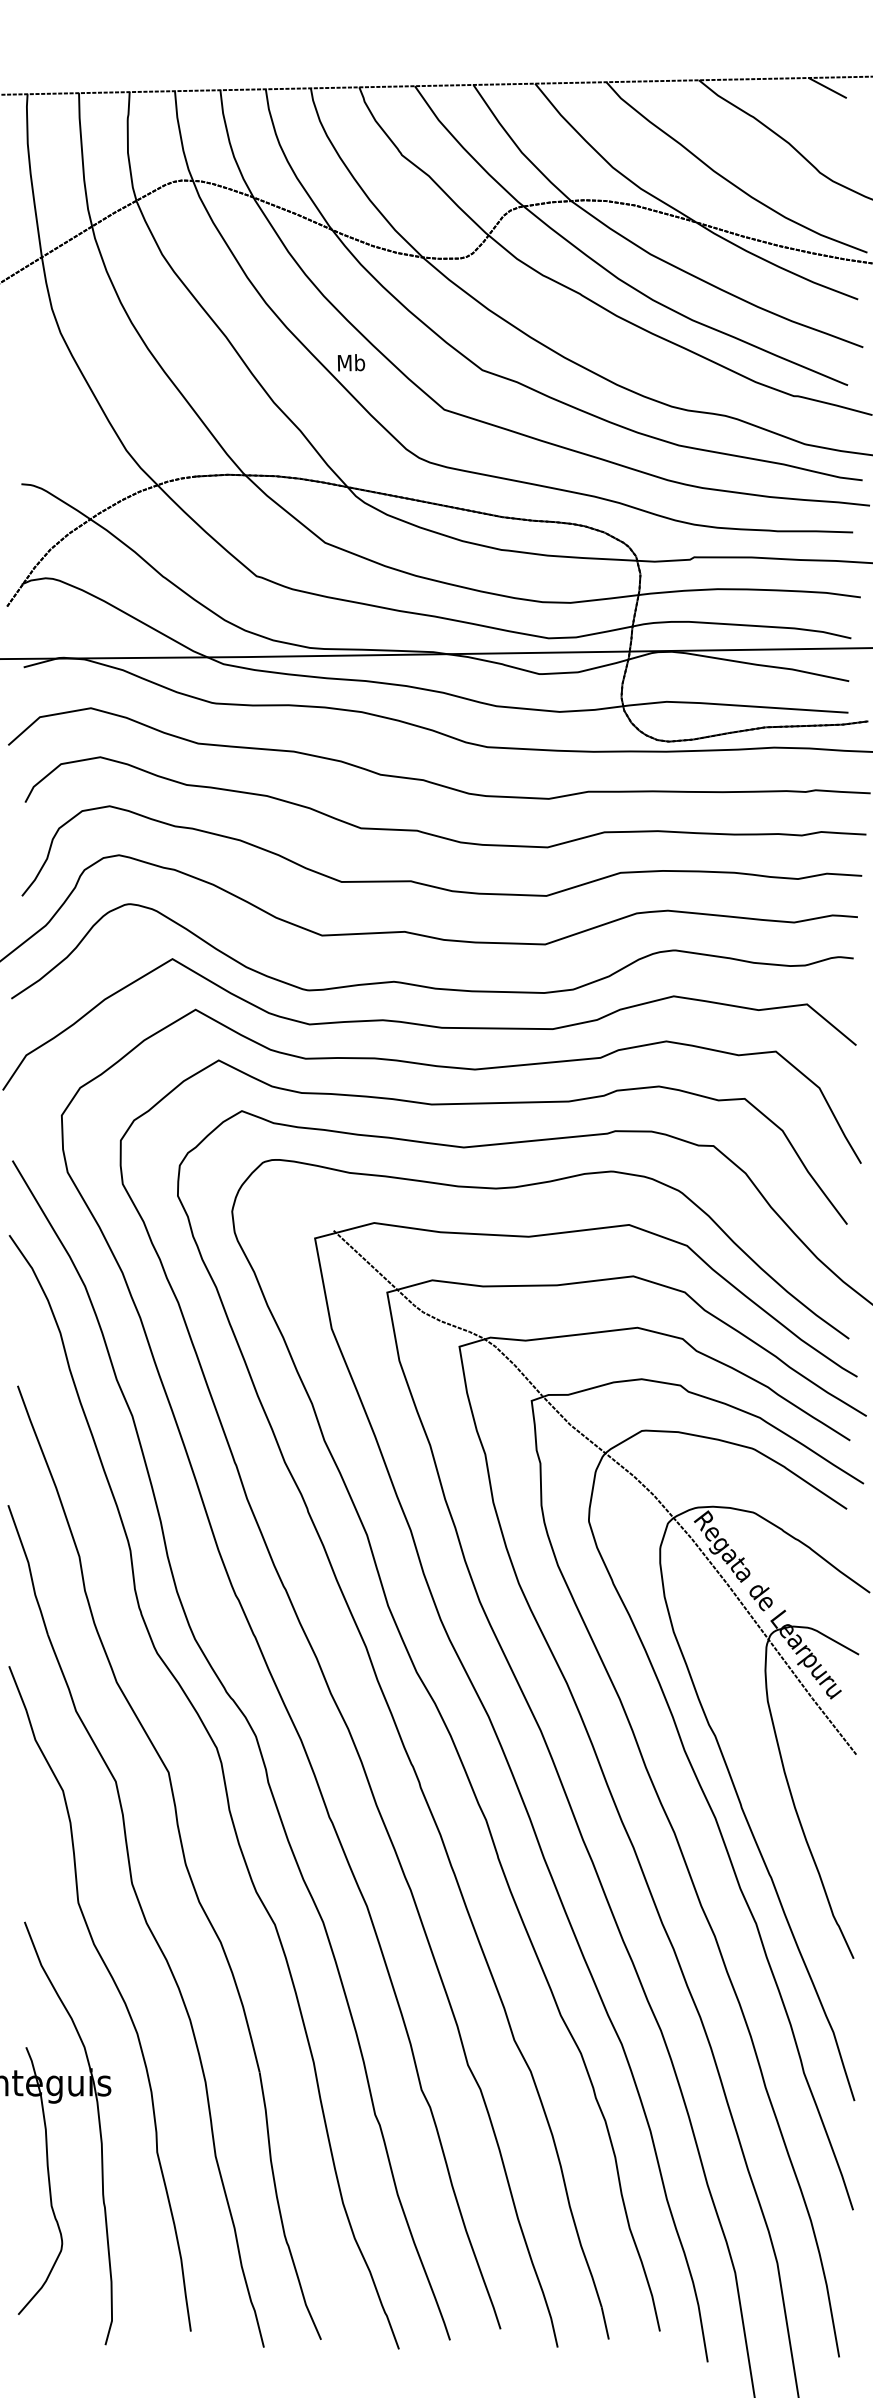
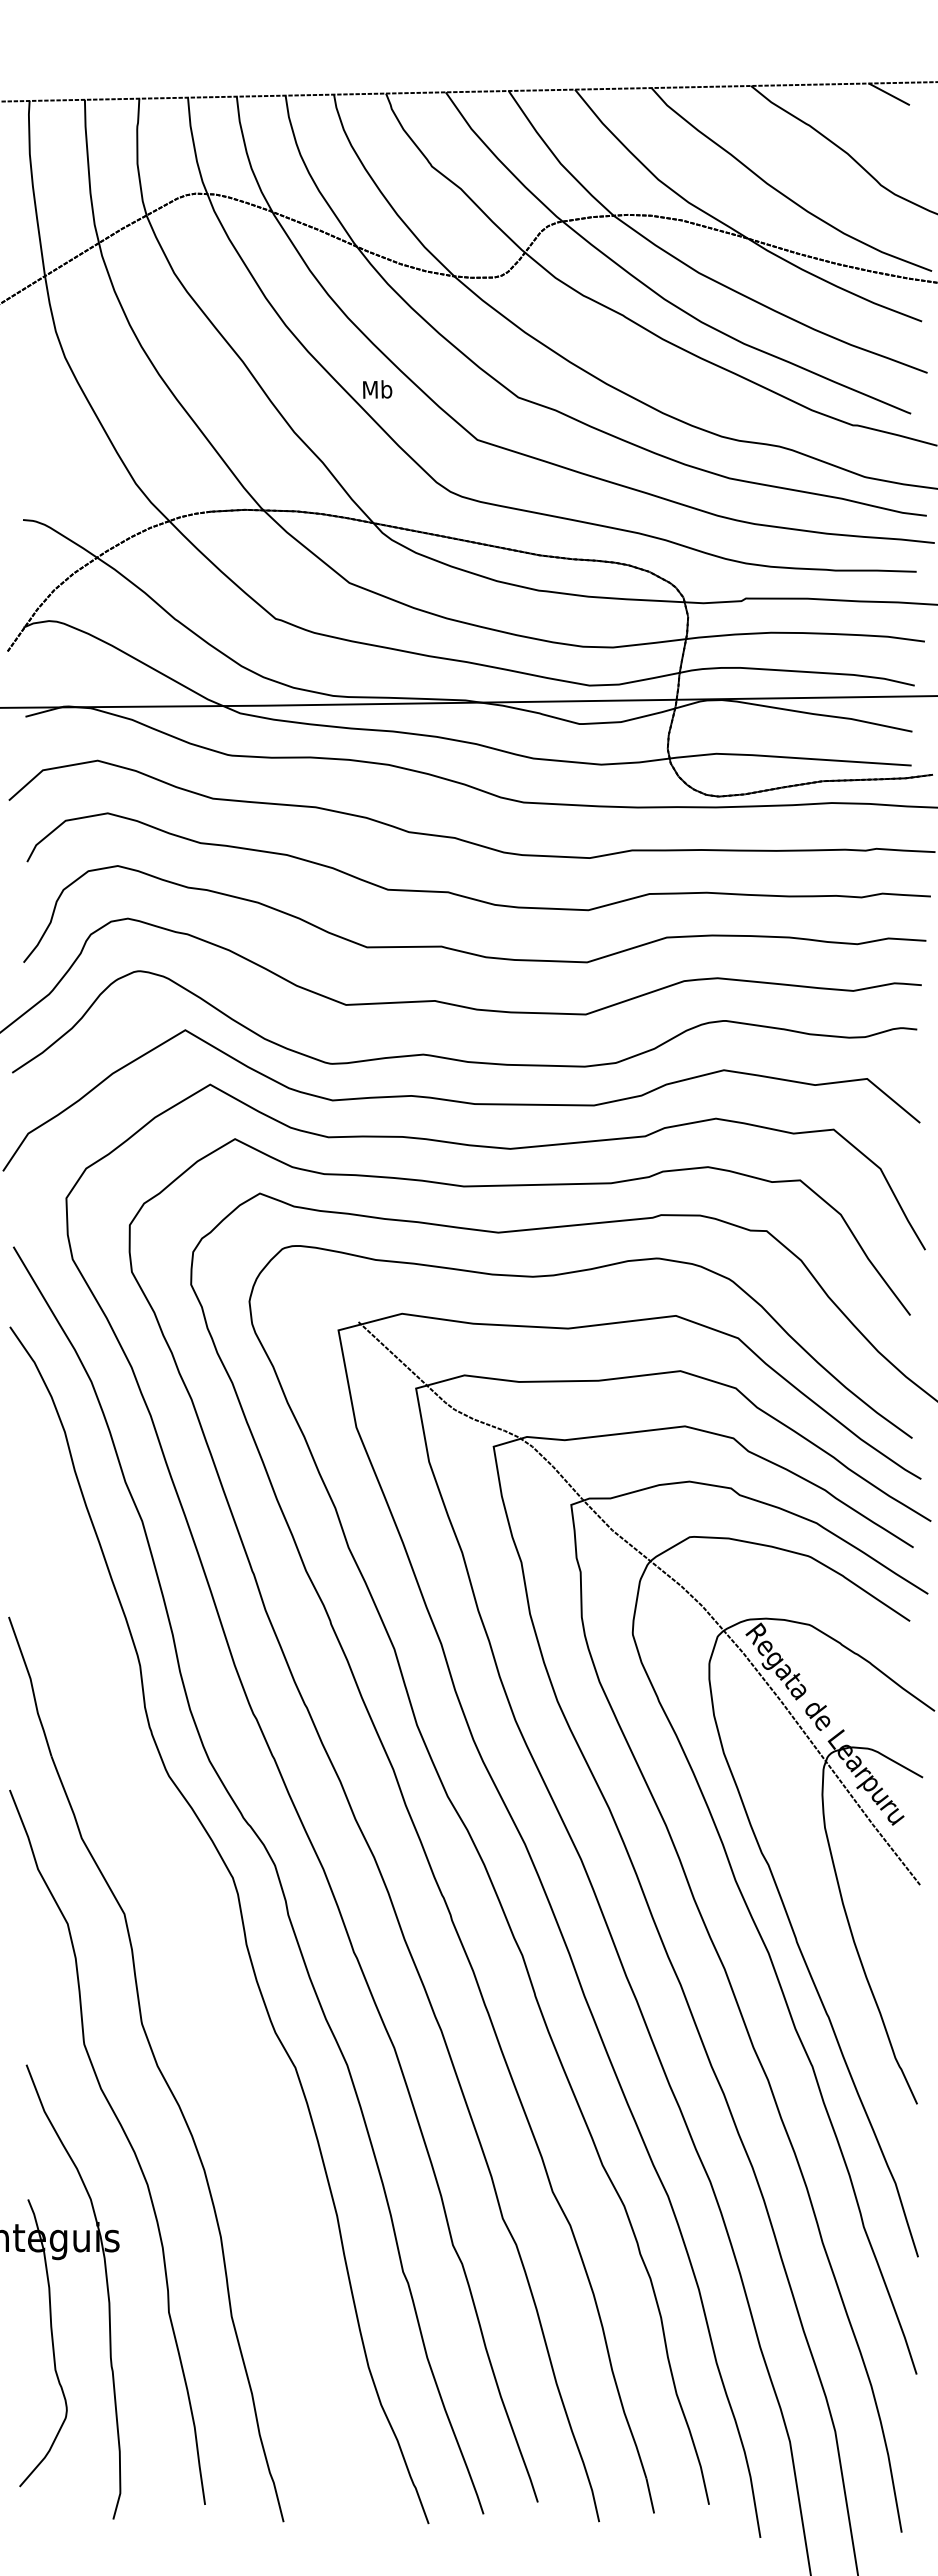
part: (183, 1861) -> (197, 1999), removed

